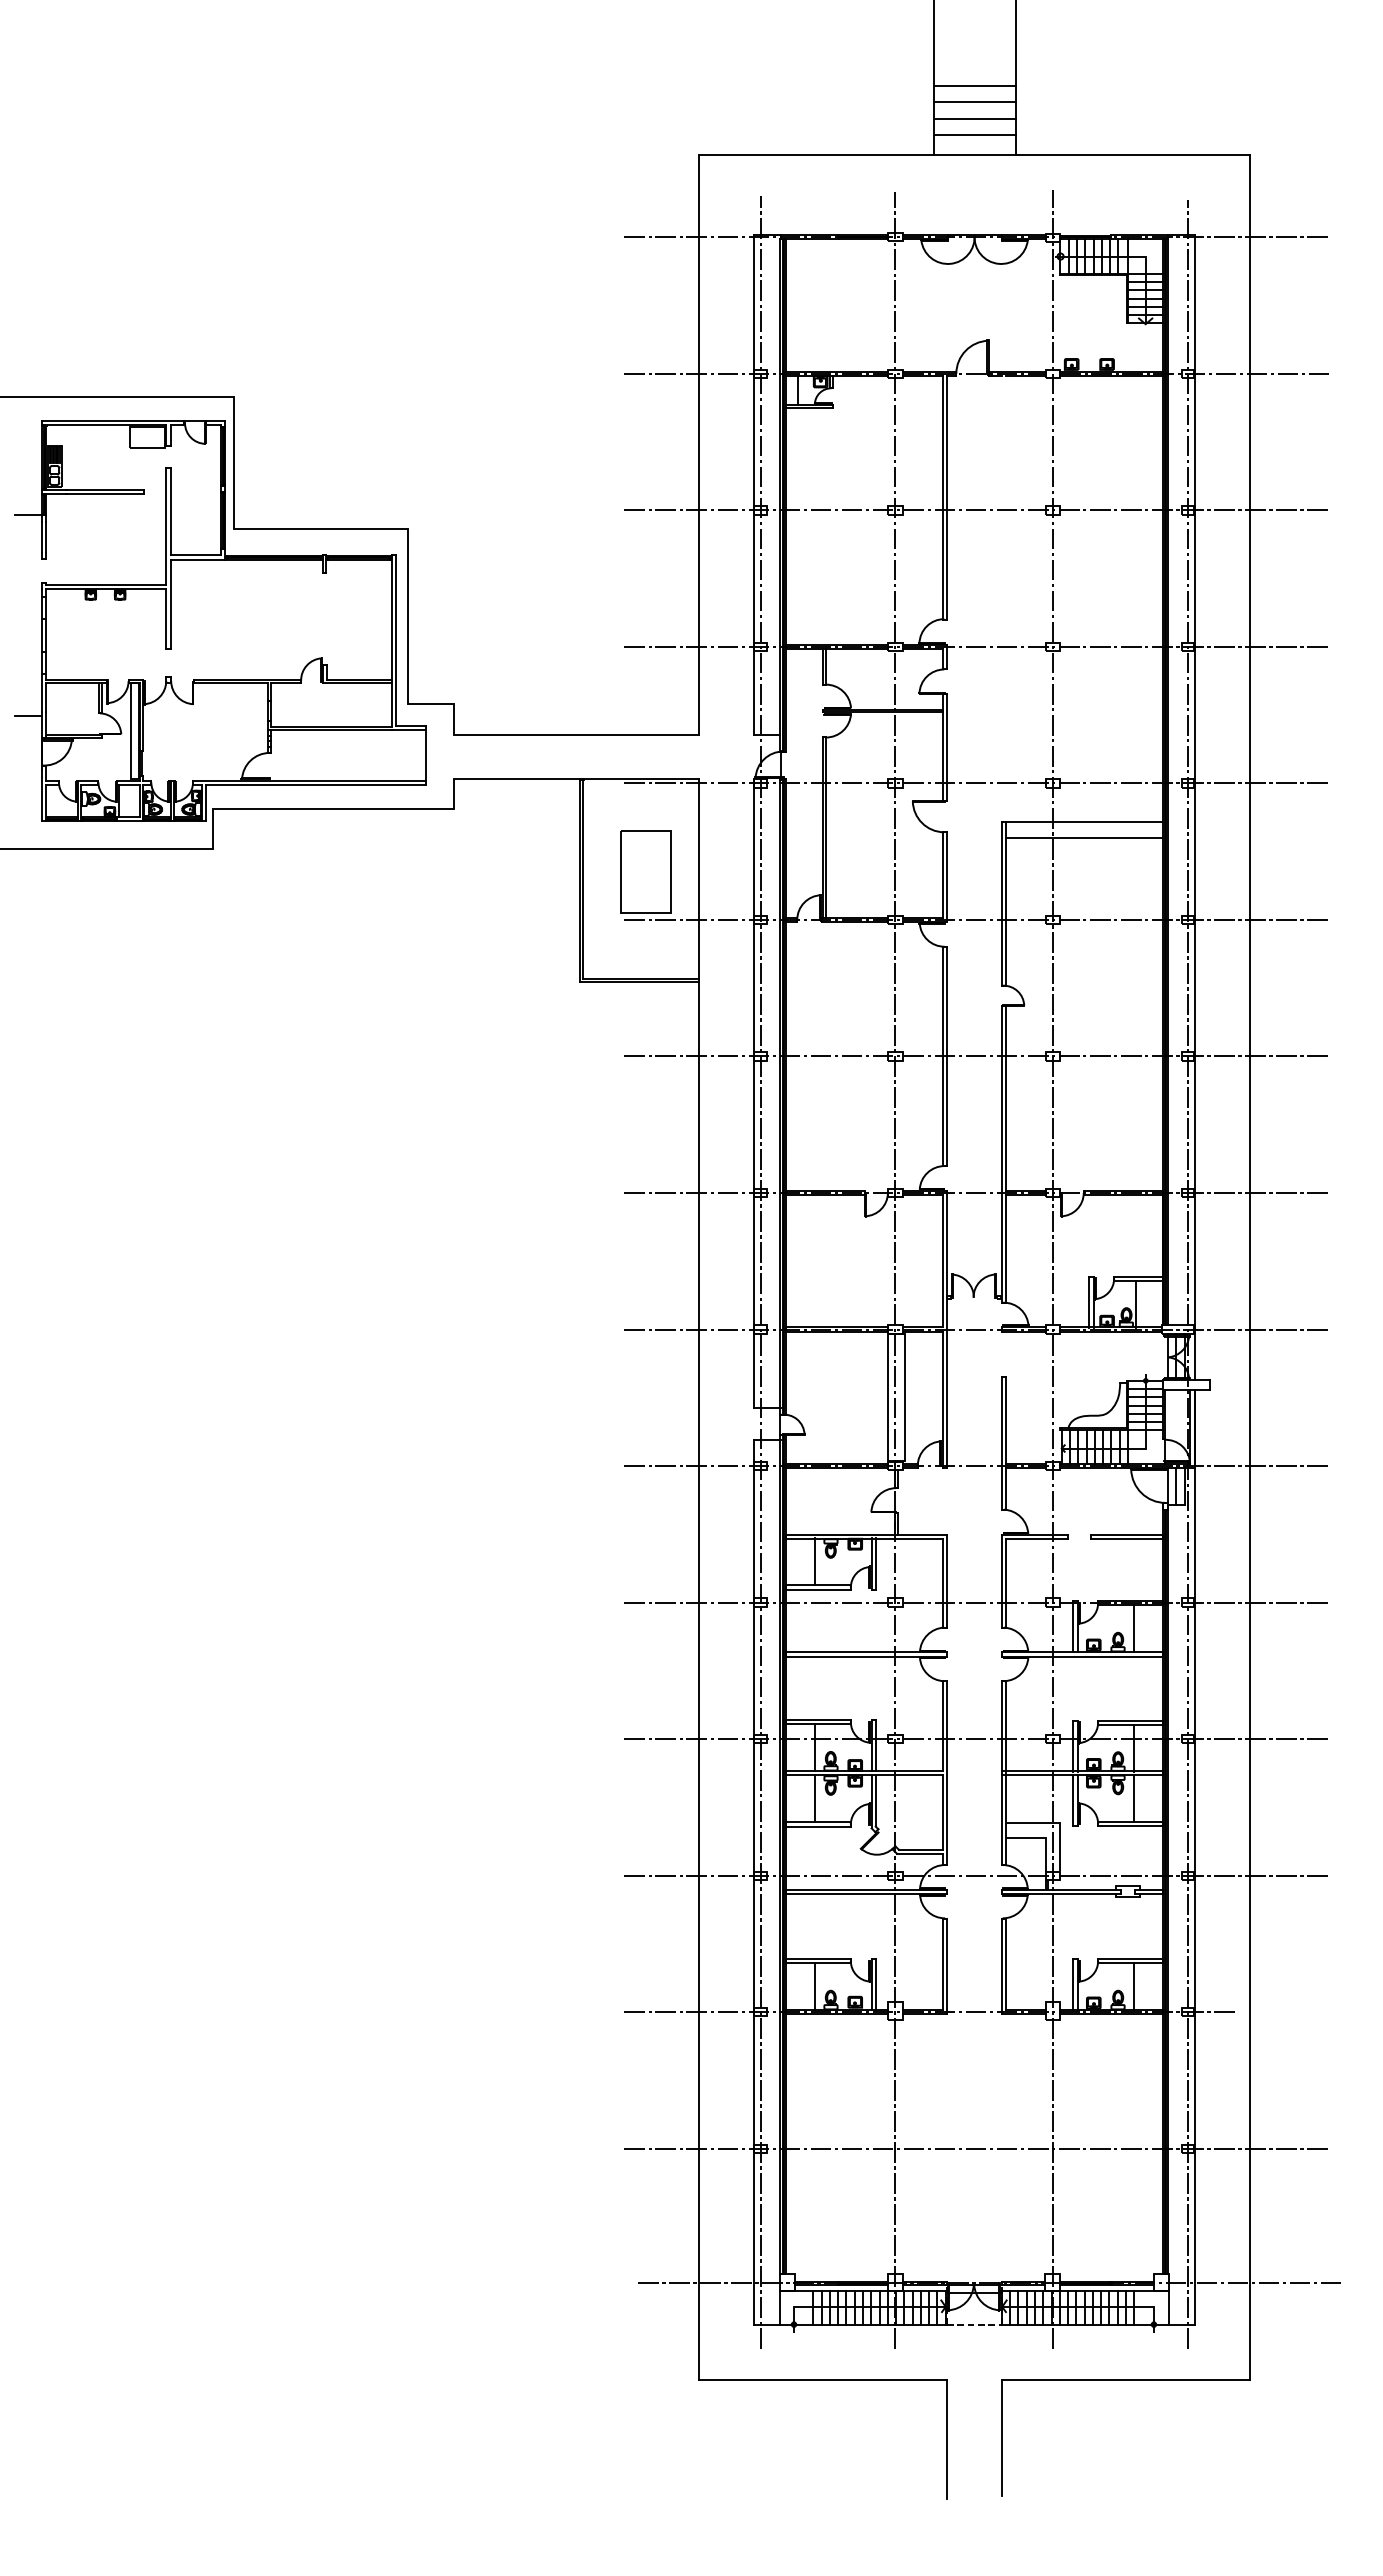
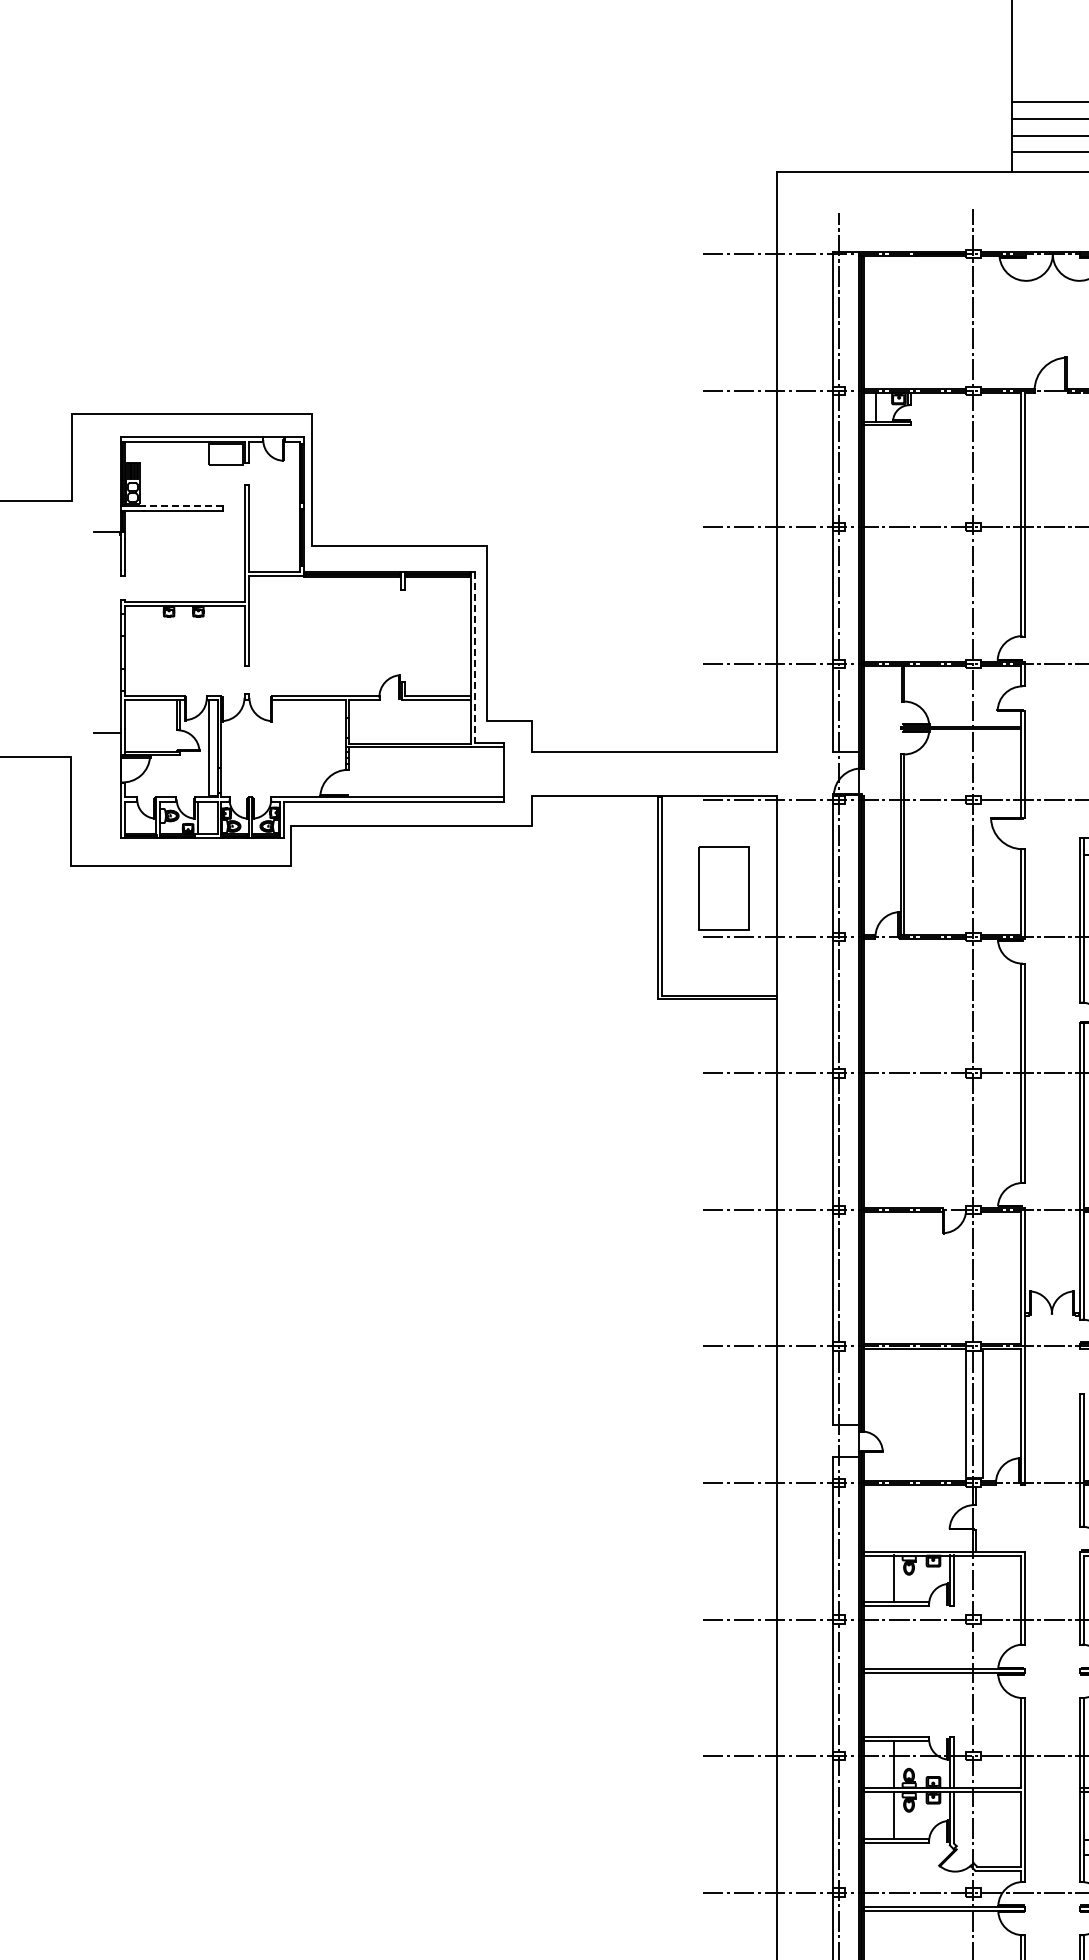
line: (104, 489) -> (182, 506), solid -> dashed
line: (396, 641) -> (474, 658), solid -> dashed

